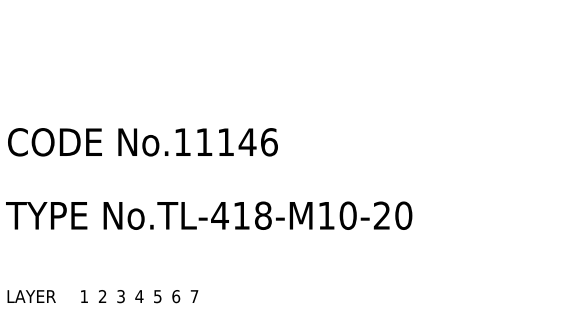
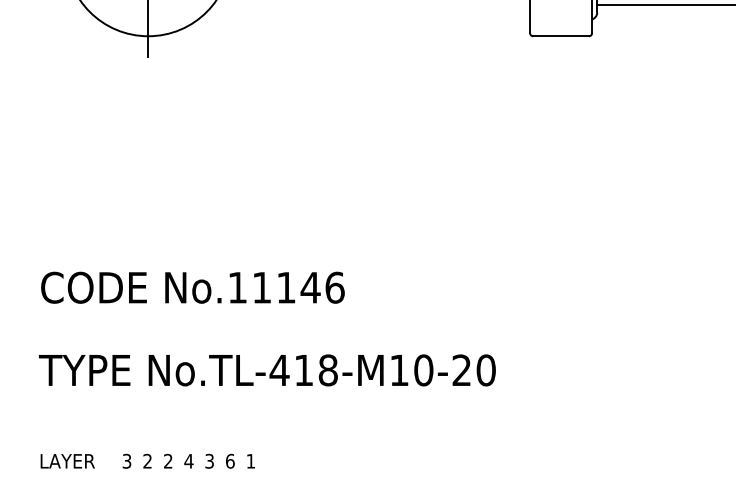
text: (83, 295) -> (126, 460), 1 -> 3
text: (157, 295) -> (209, 460), 5 -> 3
text: (121, 296) -> (168, 461), 3 -> 2
text: (194, 296) -> (250, 461), 7 -> 1

